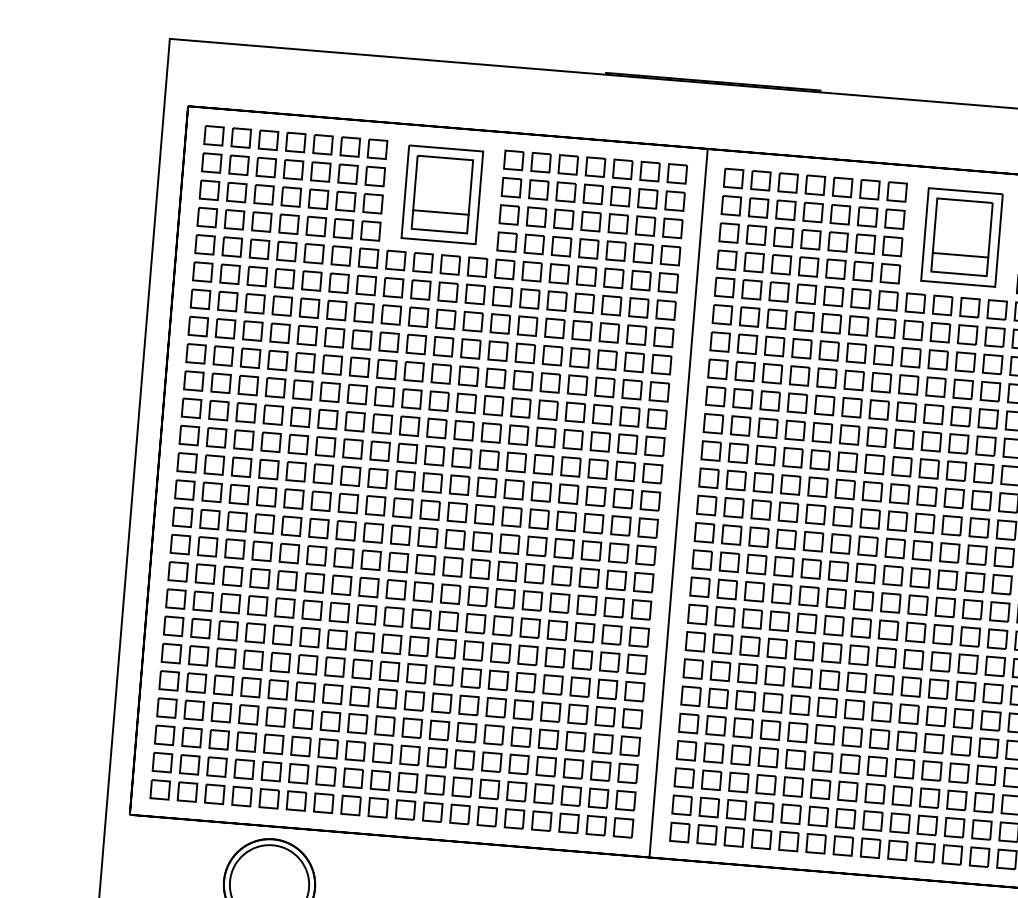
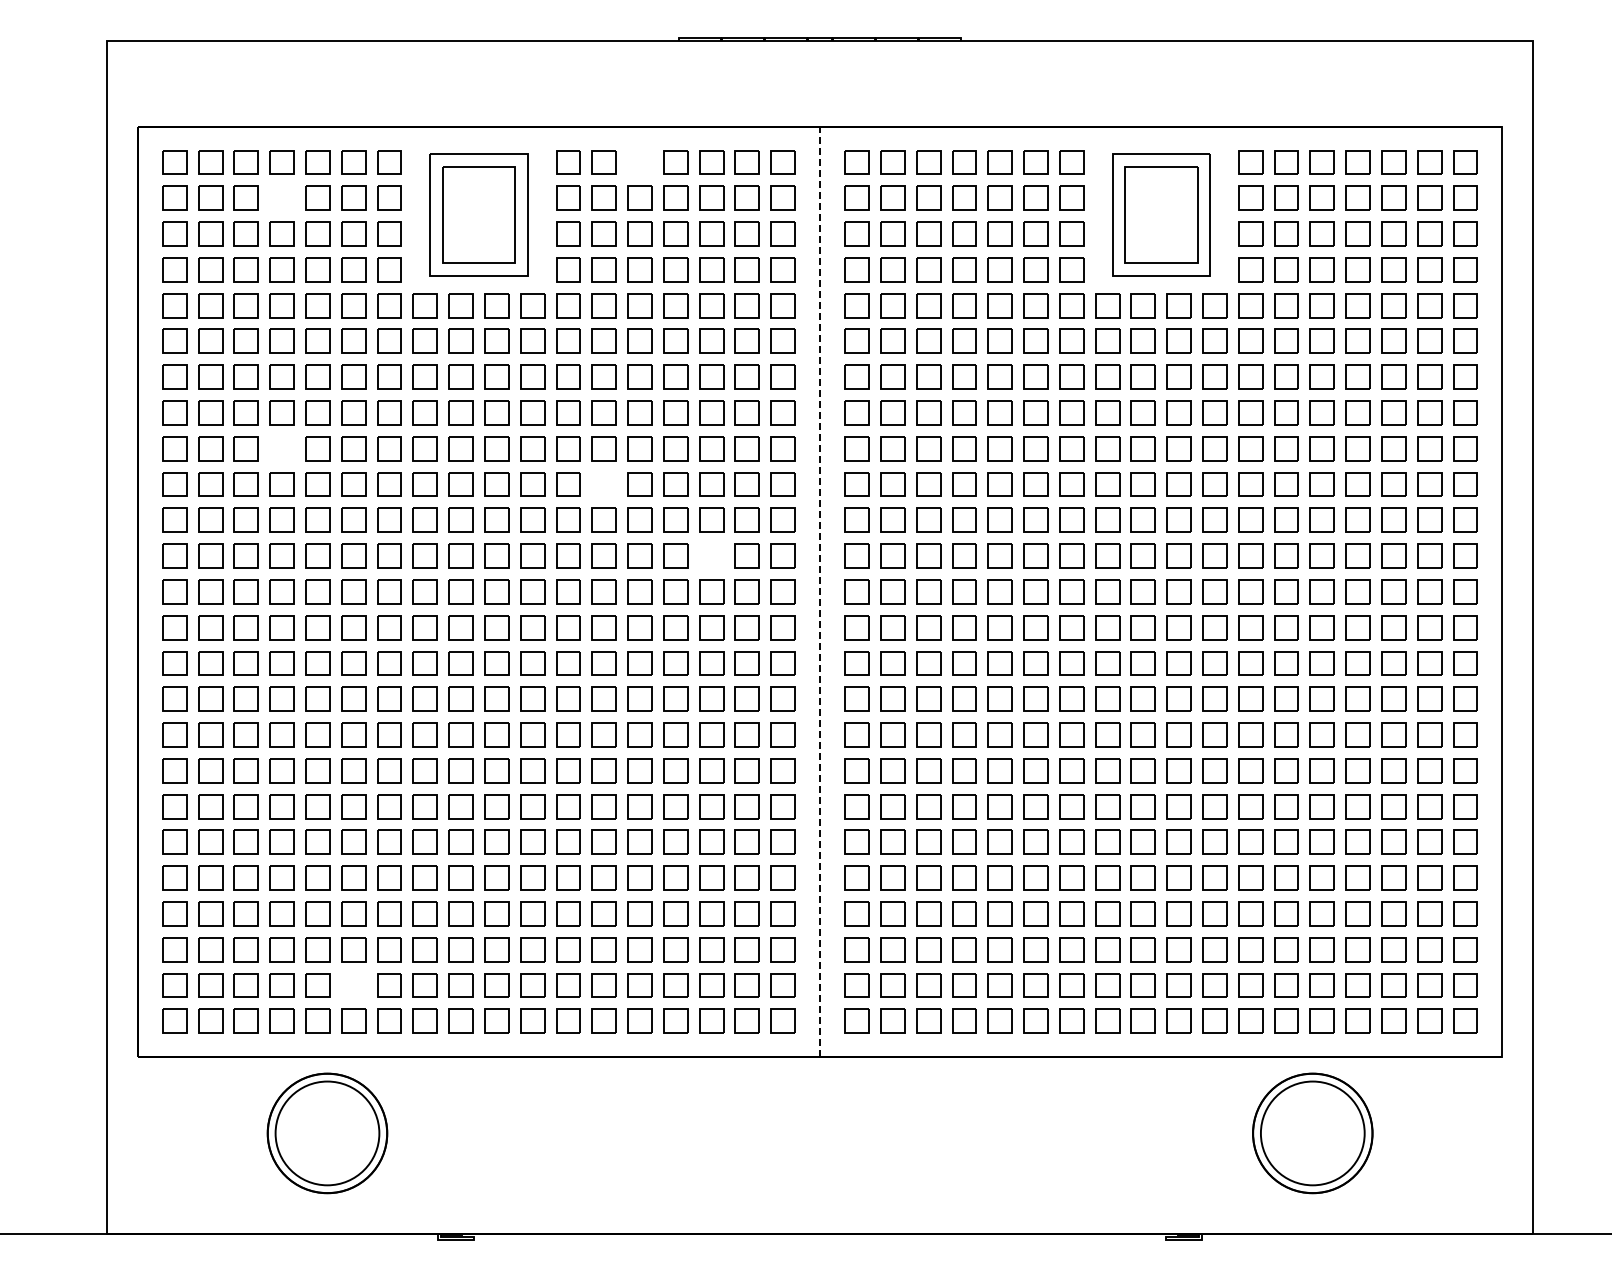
part: (567, 164) -> (639, 162), removed
part: (293, 169) -> (281, 197), removed
line: (440, 212) -> (478, 238), removed
line: (959, 255) -> (1160, 238), removed
part: (277, 360) -> (281, 448), removed
part: (520, 407) -> (603, 484), removed
part: (598, 468) -> (711, 555), removed
line: (678, 502) -> (820, 591), solid -> dashed
part: (298, 773) -> (353, 985), removed

